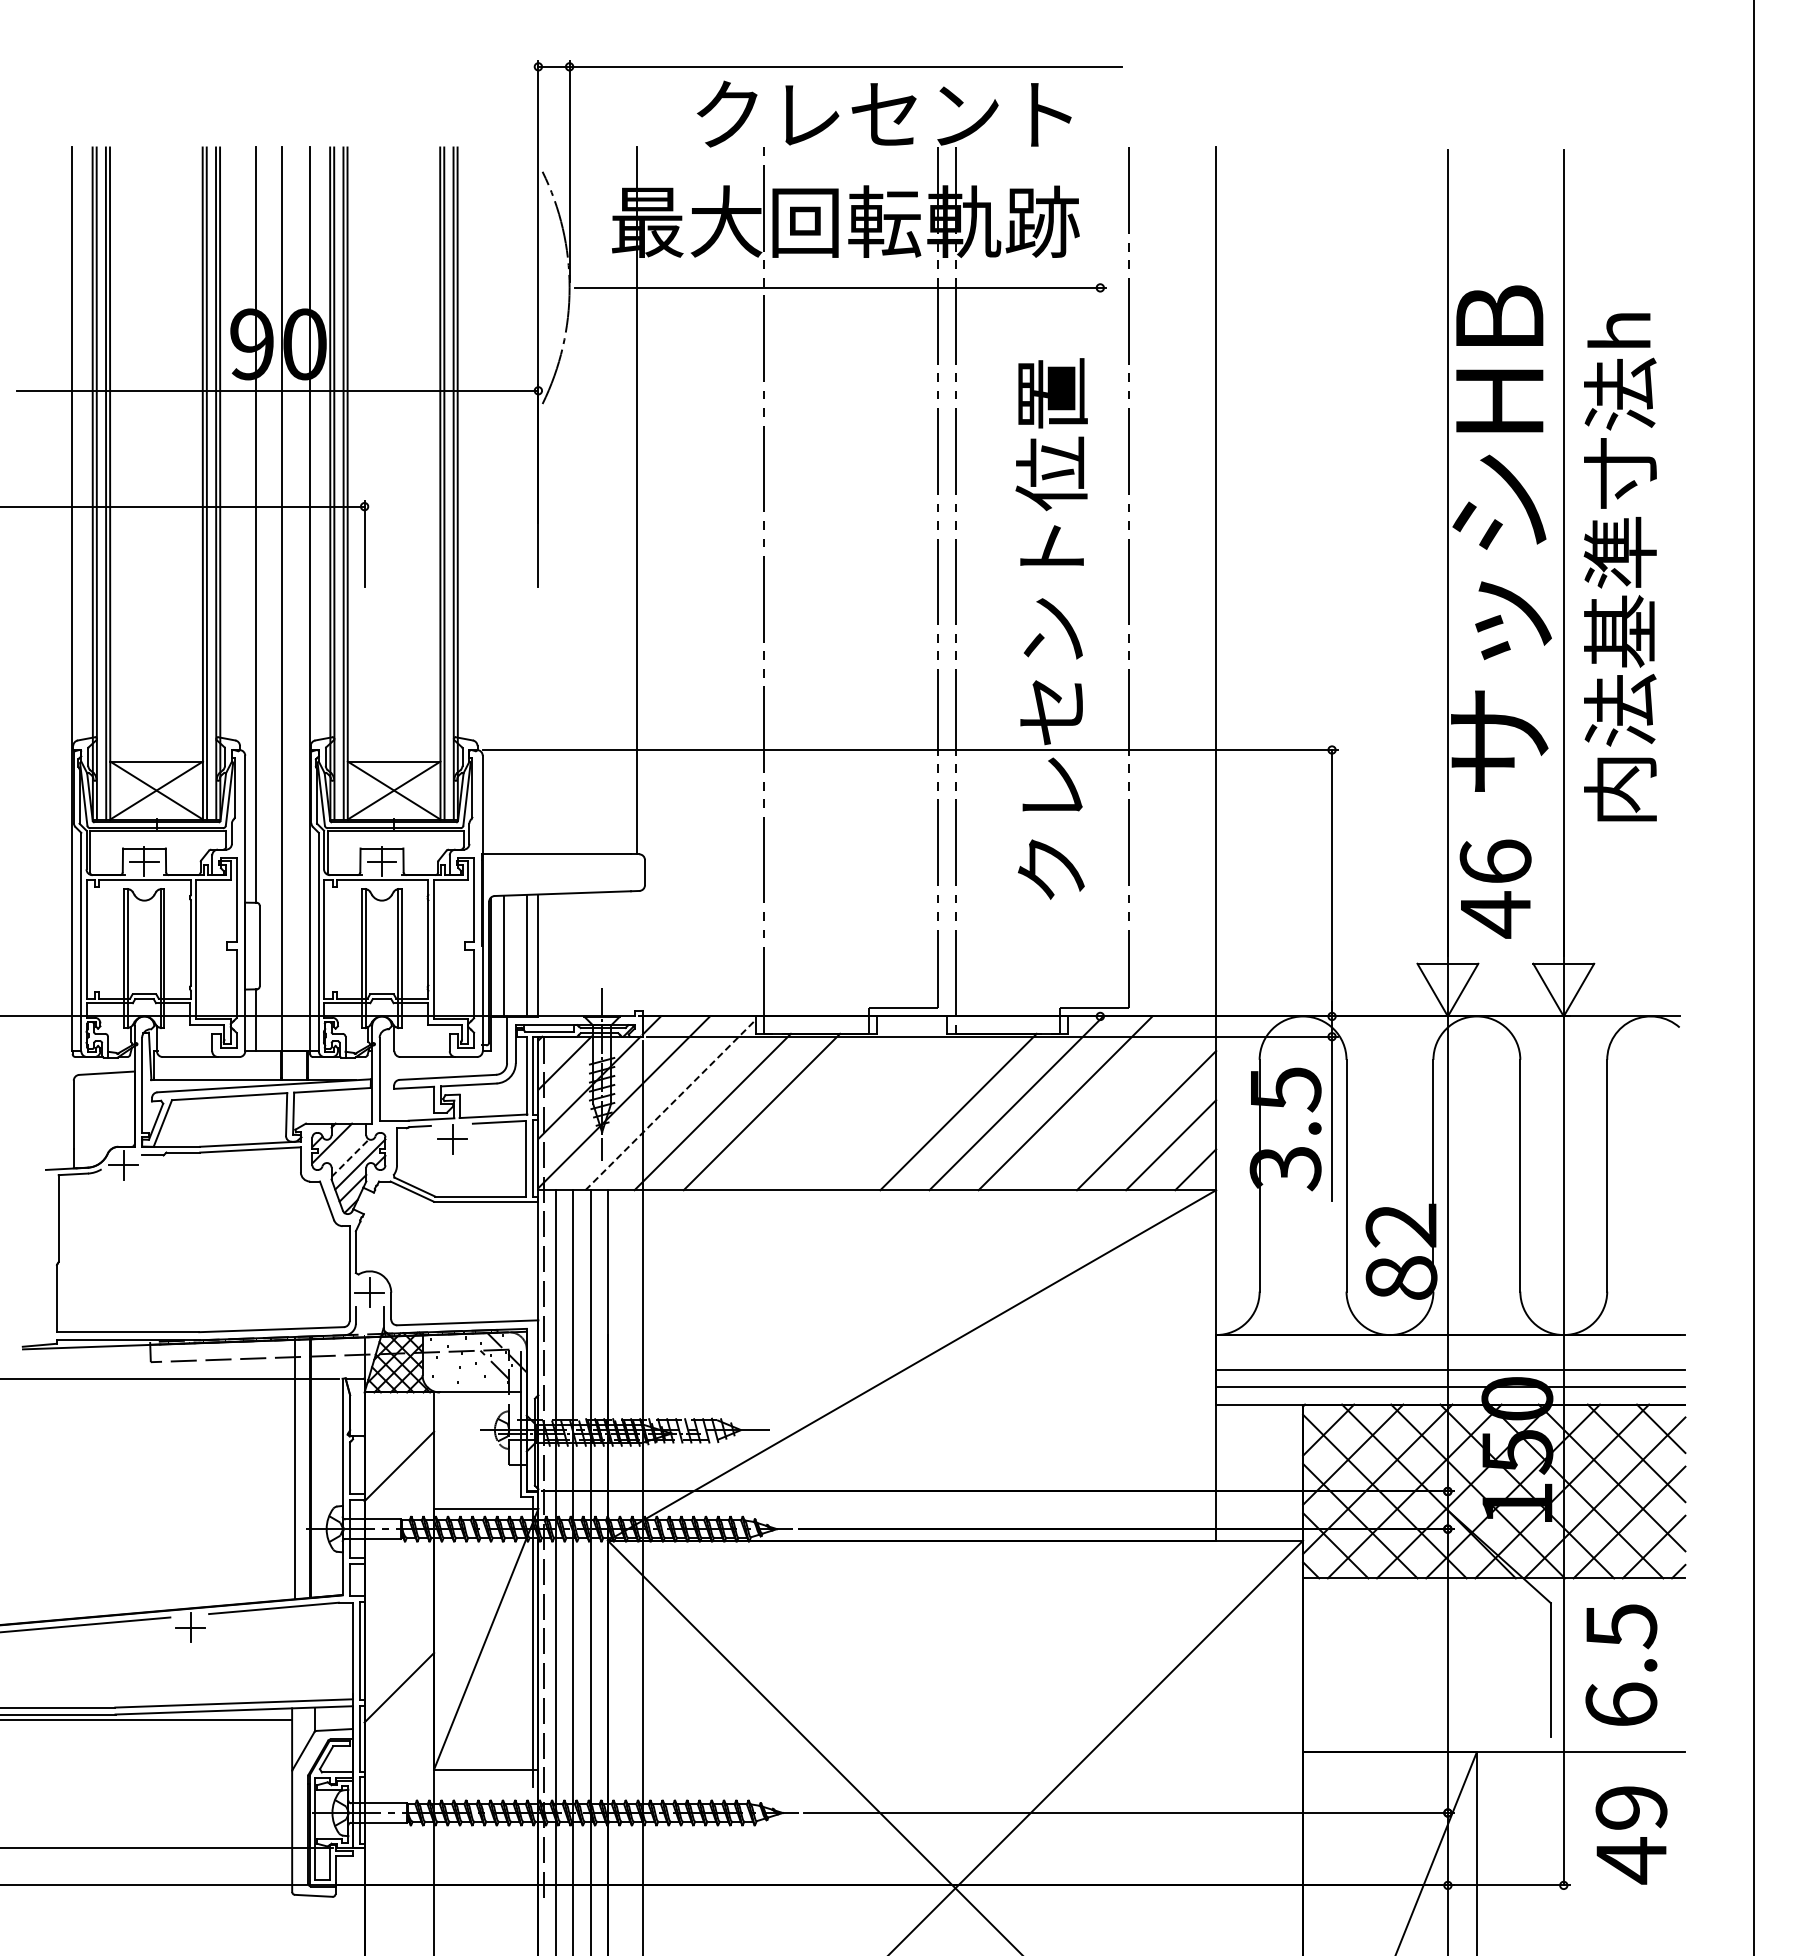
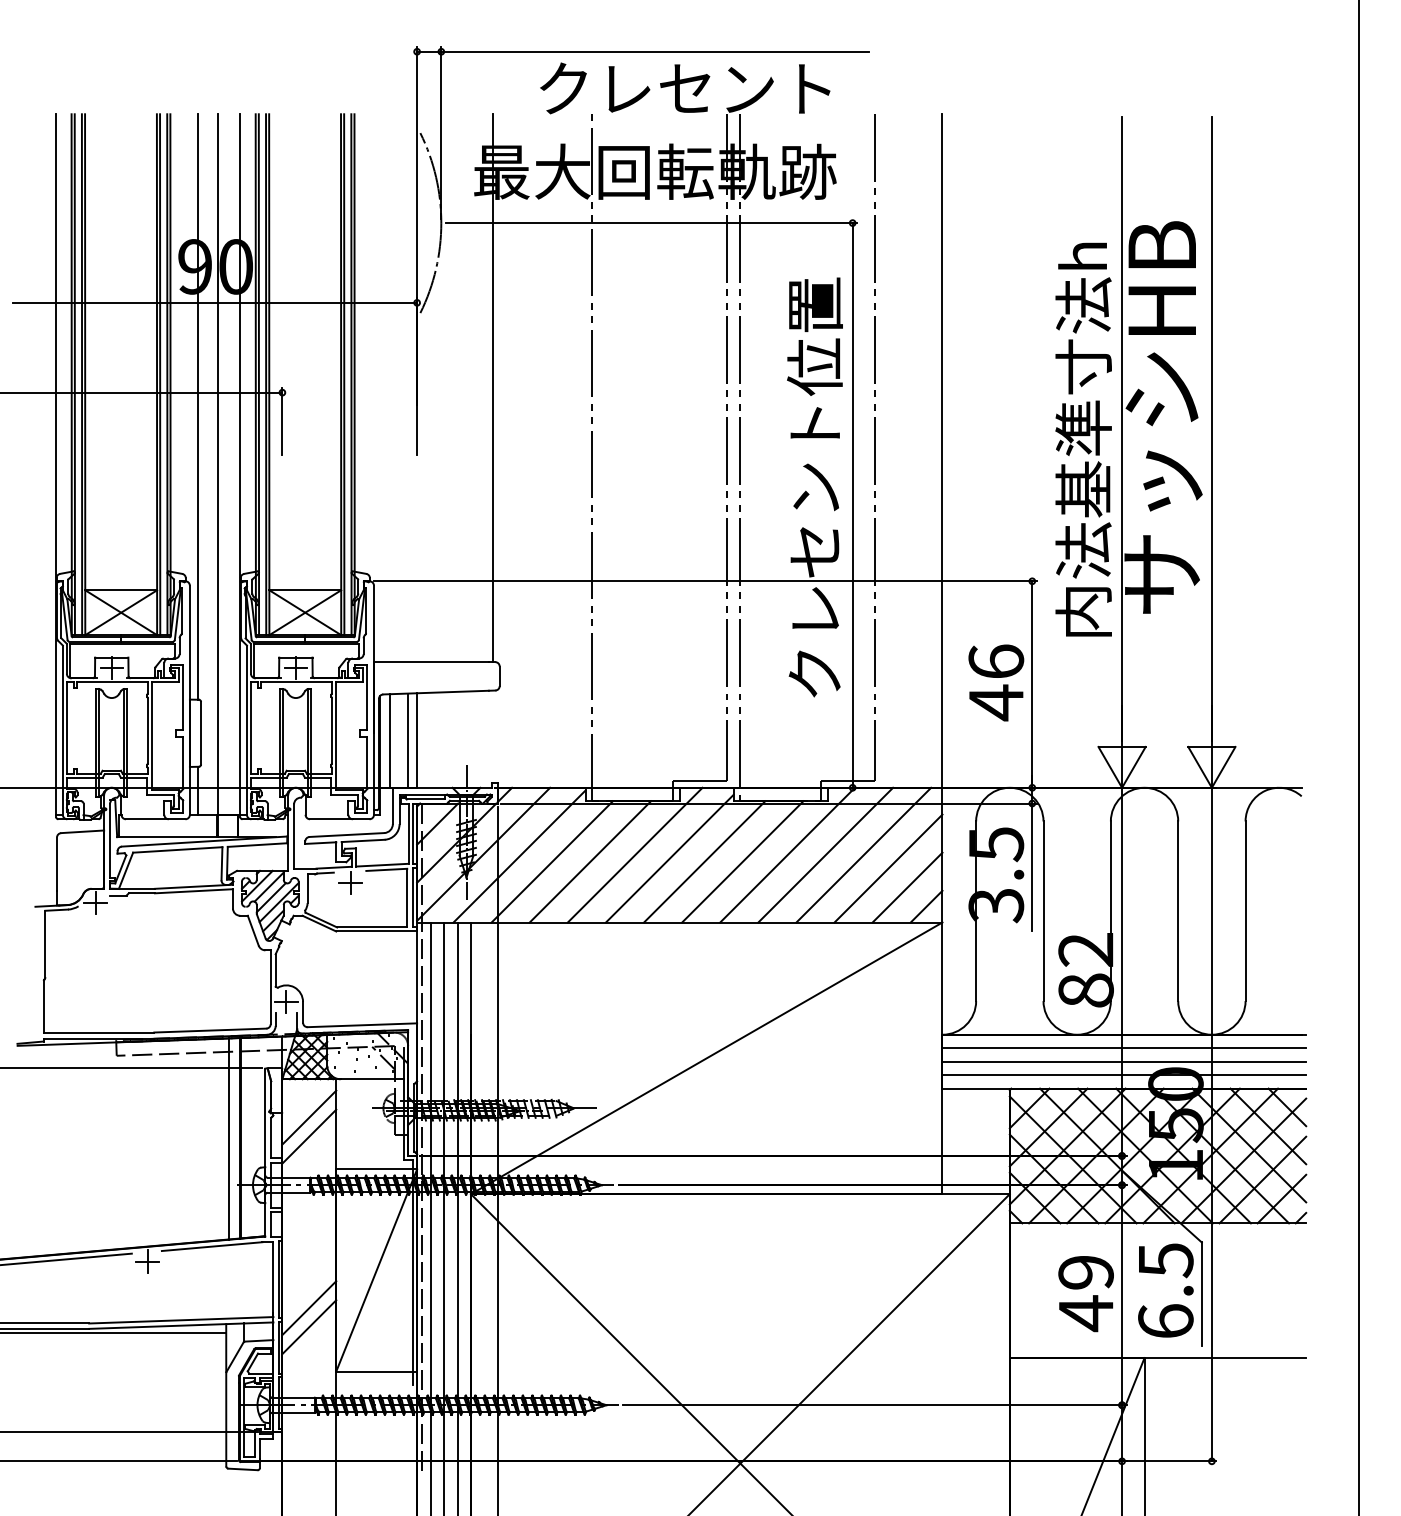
text: (1619, 567) -> (1083, 439), moved
line: (1100, 651) -> (852, 504), added
text: (1495, 888) -> (996, 682), moved
line: (819, 1103) -> (635, 855), added
line: (1114, 1103) -> (863, 855), added
line: (670, 1104) -> (519, 856), dashed -> solid
line: (864, 1107) -> (669, 858), added
line: (909, 1111) -> (704, 861), added
line: (347, 1144) -> (269, 887), added
line: (350, 1158) -> (271, 897), dashed -> solid
line: (1450, 1352) -> (1124, 1048), added
line: (399, 1441) -> (309, 1117), added
text: (1621, 1664) -> (1165, 1290), moved
line: (399, 1712) -> (309, 1327), added
text: (1631, 1835) -> (1086, 1293), moved

